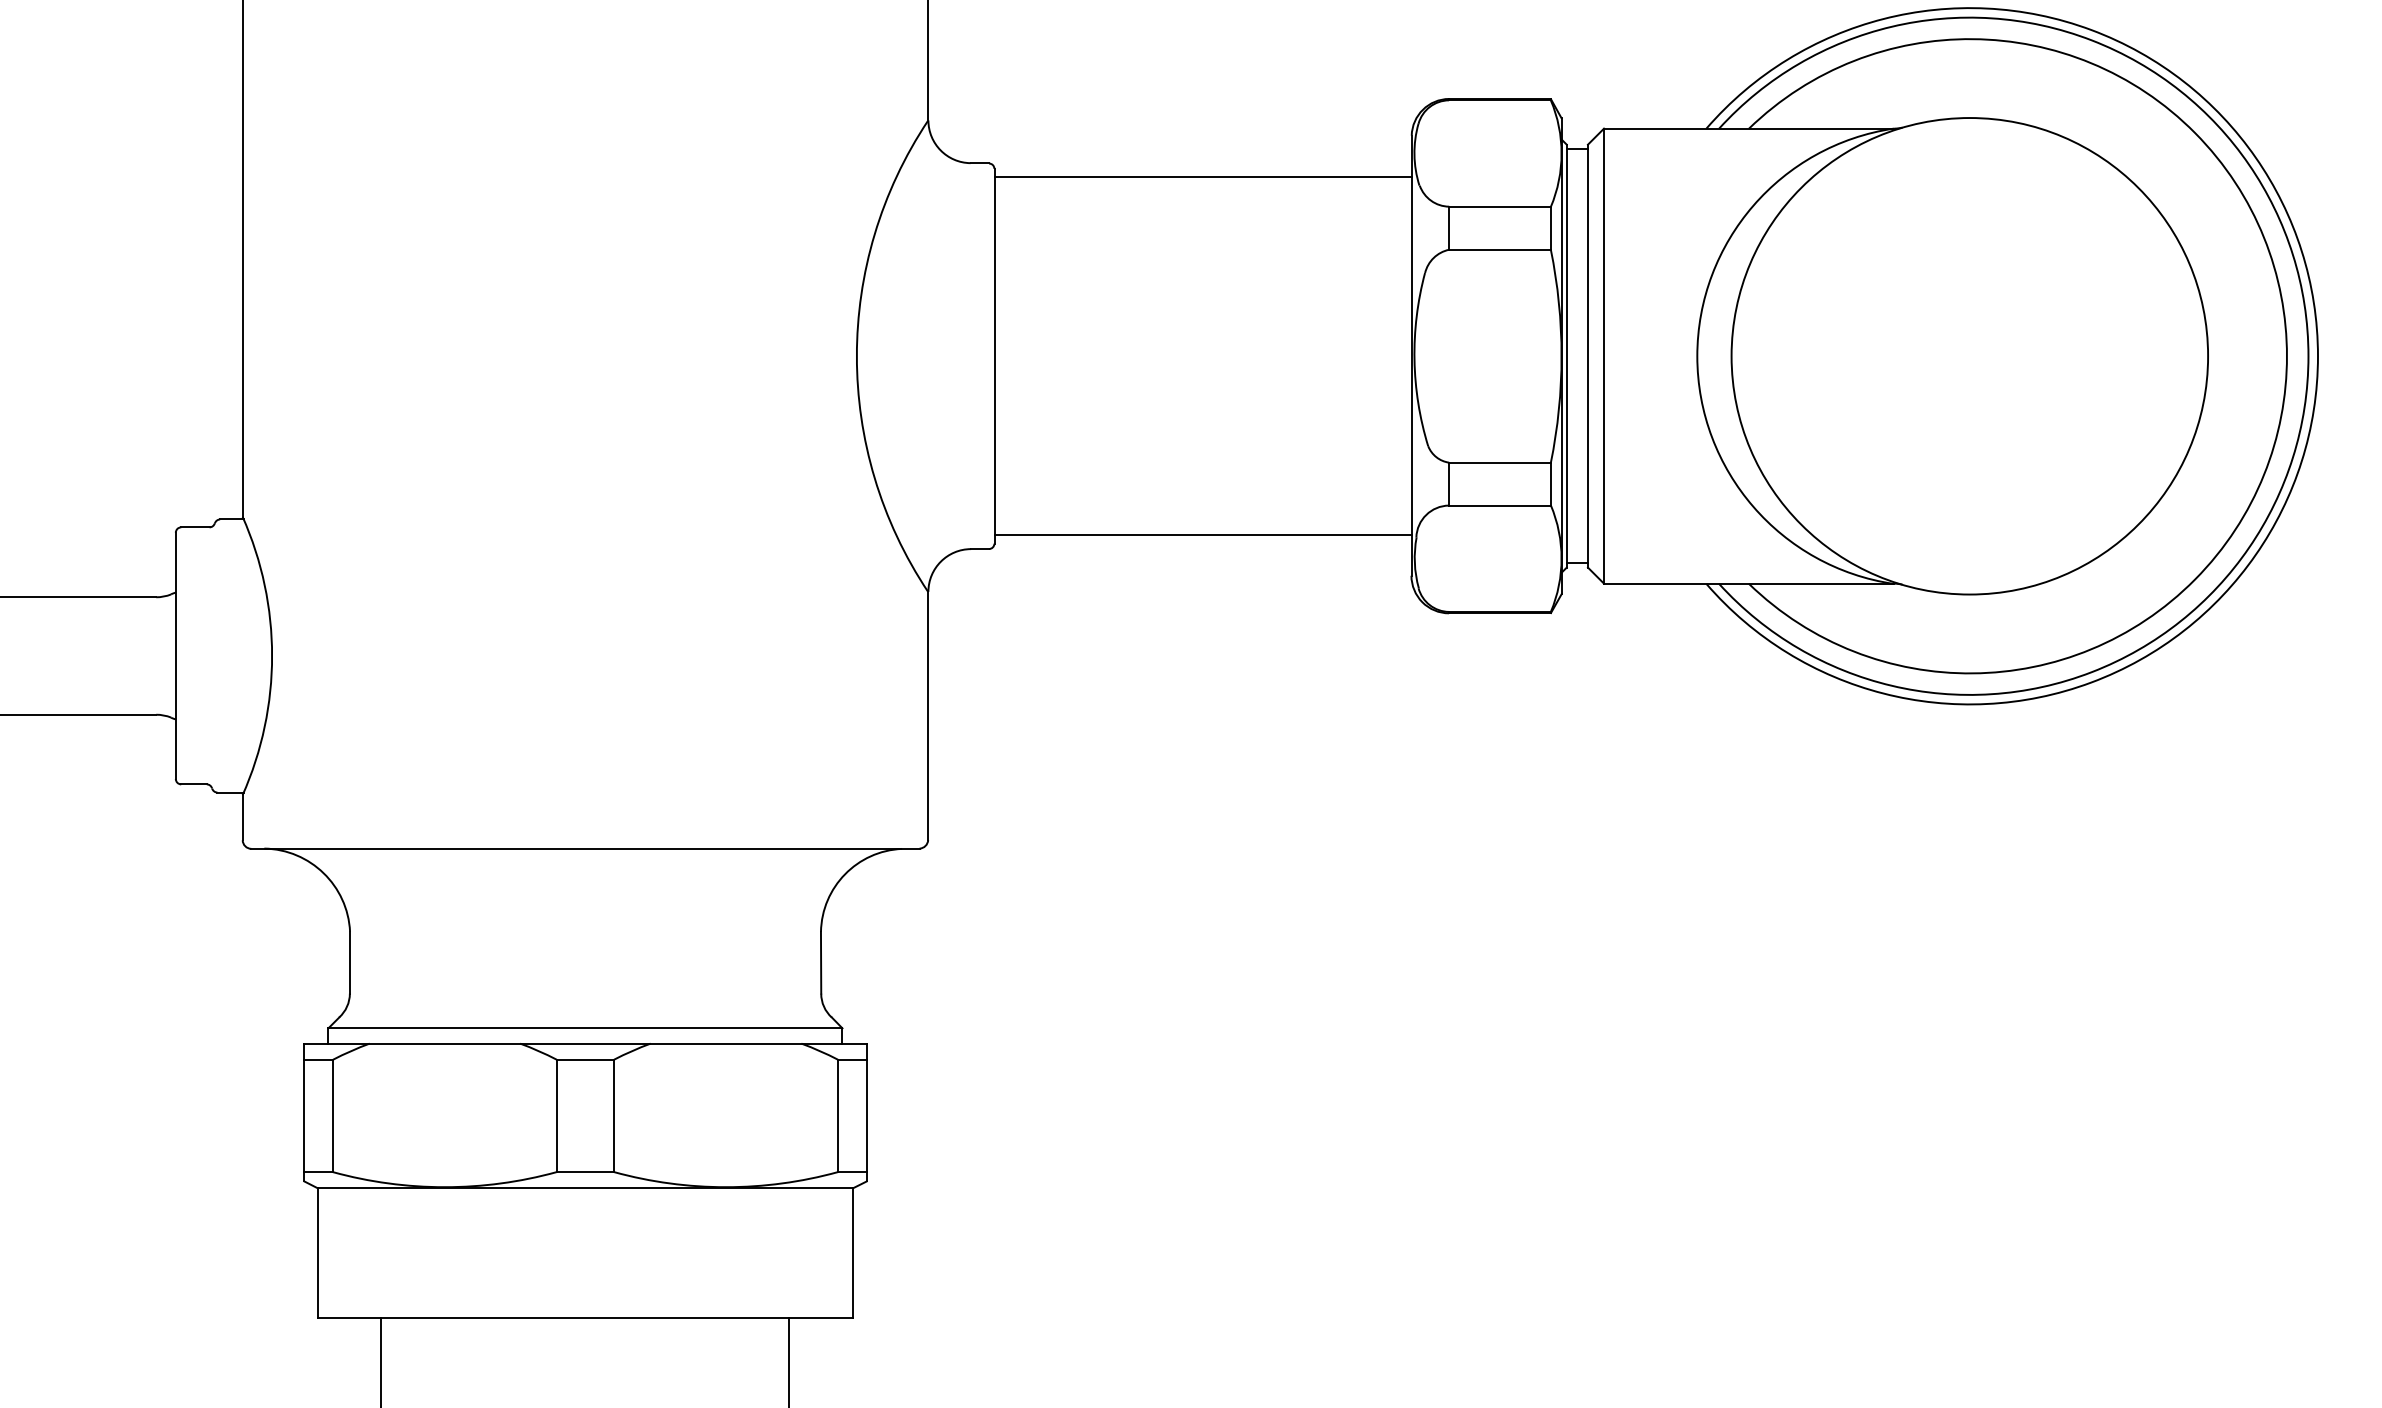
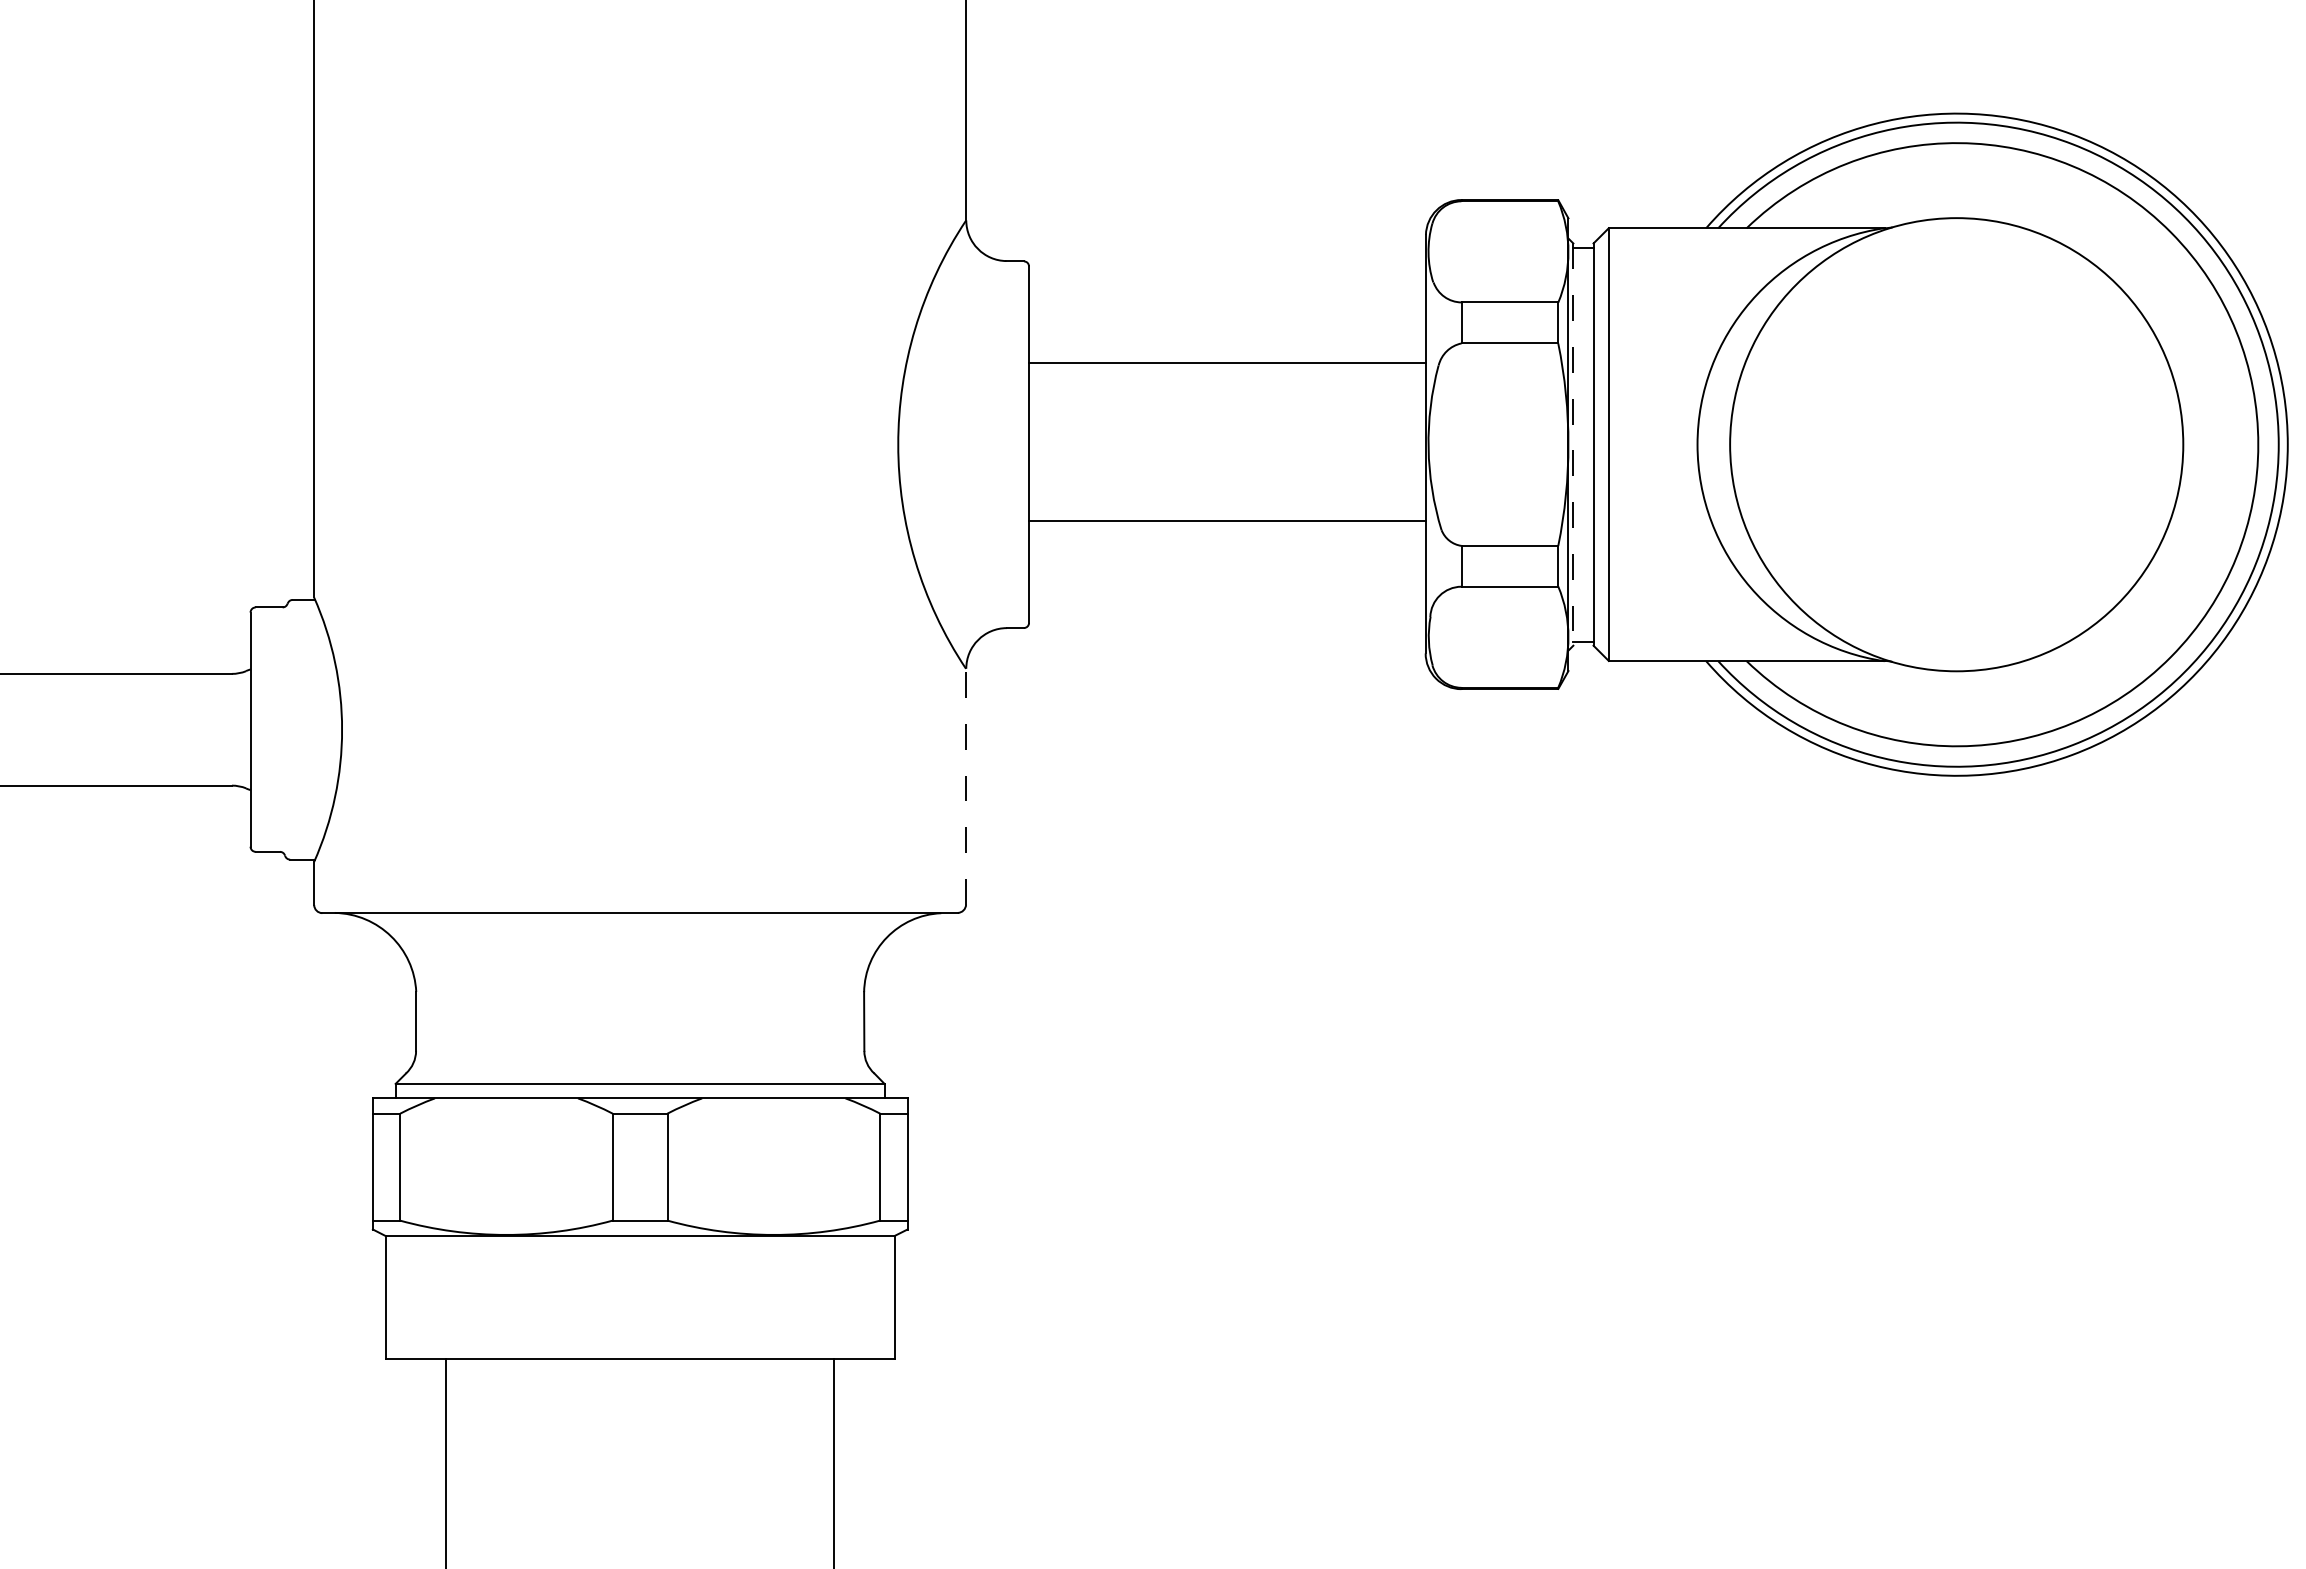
line: (1203, 177) -> (1227, 362), moved
line: (1566, 357) -> (1573, 445), solid -> dashed
line: (1203, 534) -> (1227, 520), moved
line: (928, 715) -> (966, 786), solid -> dashed

